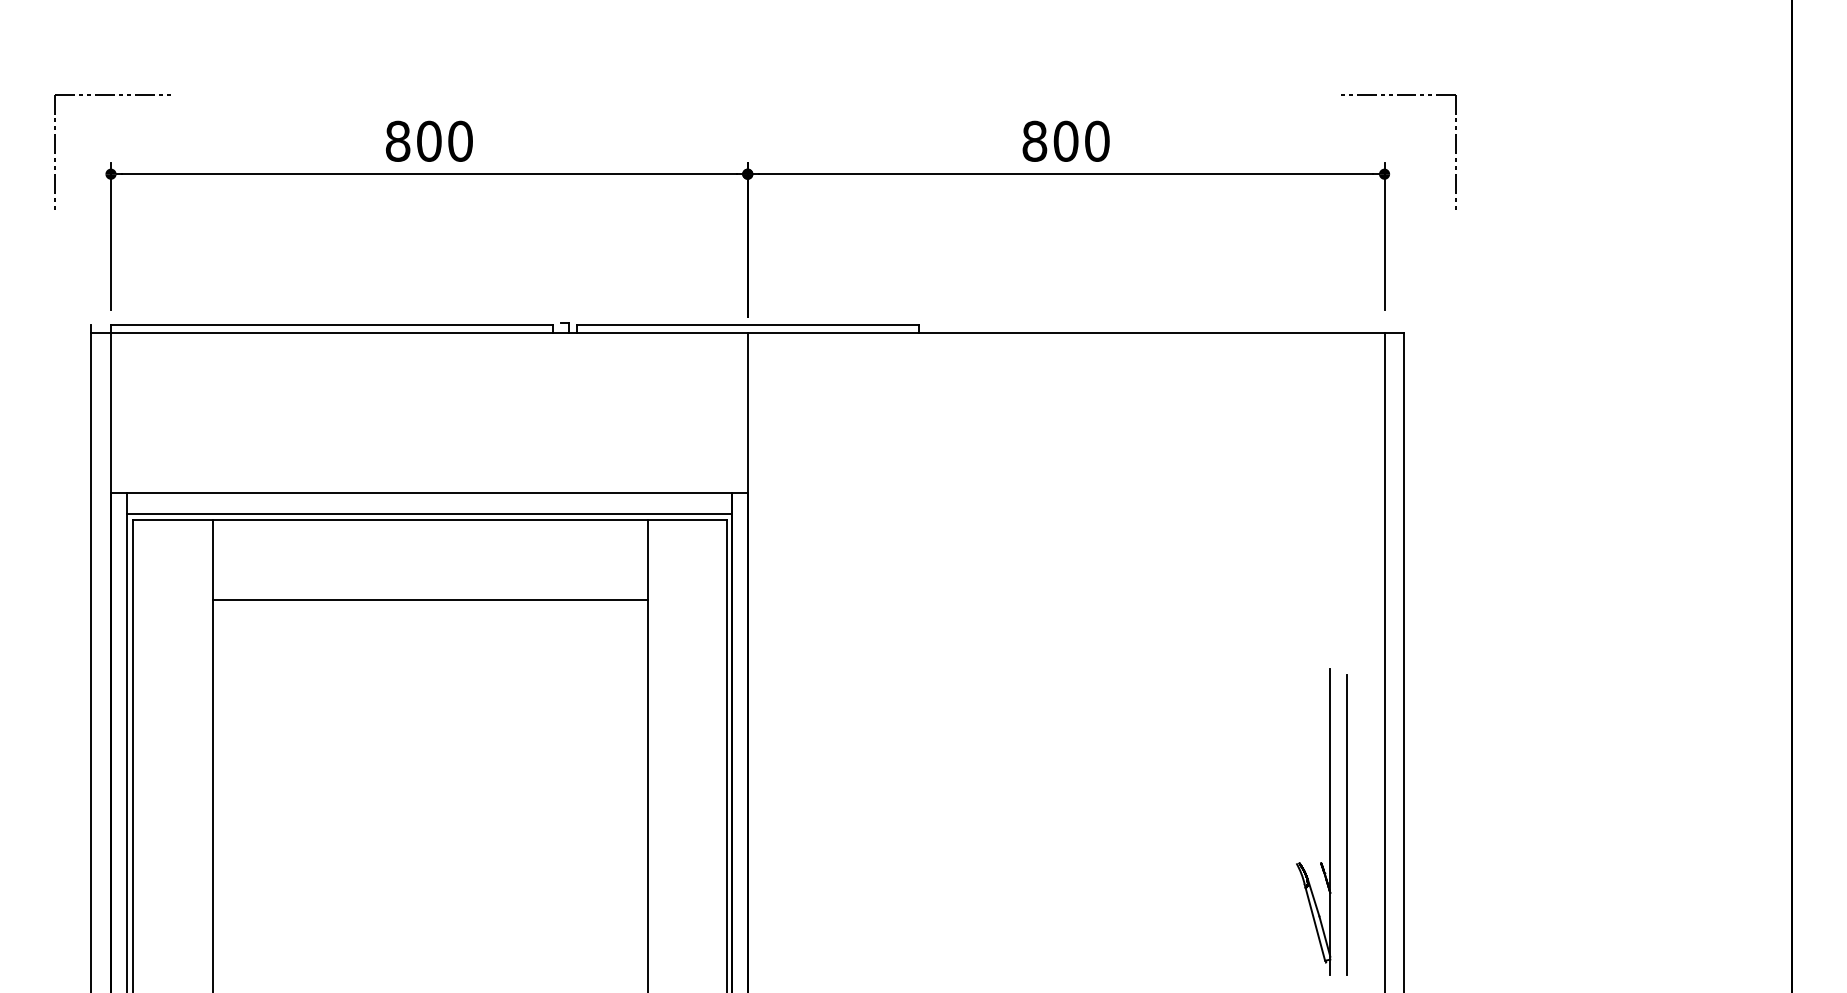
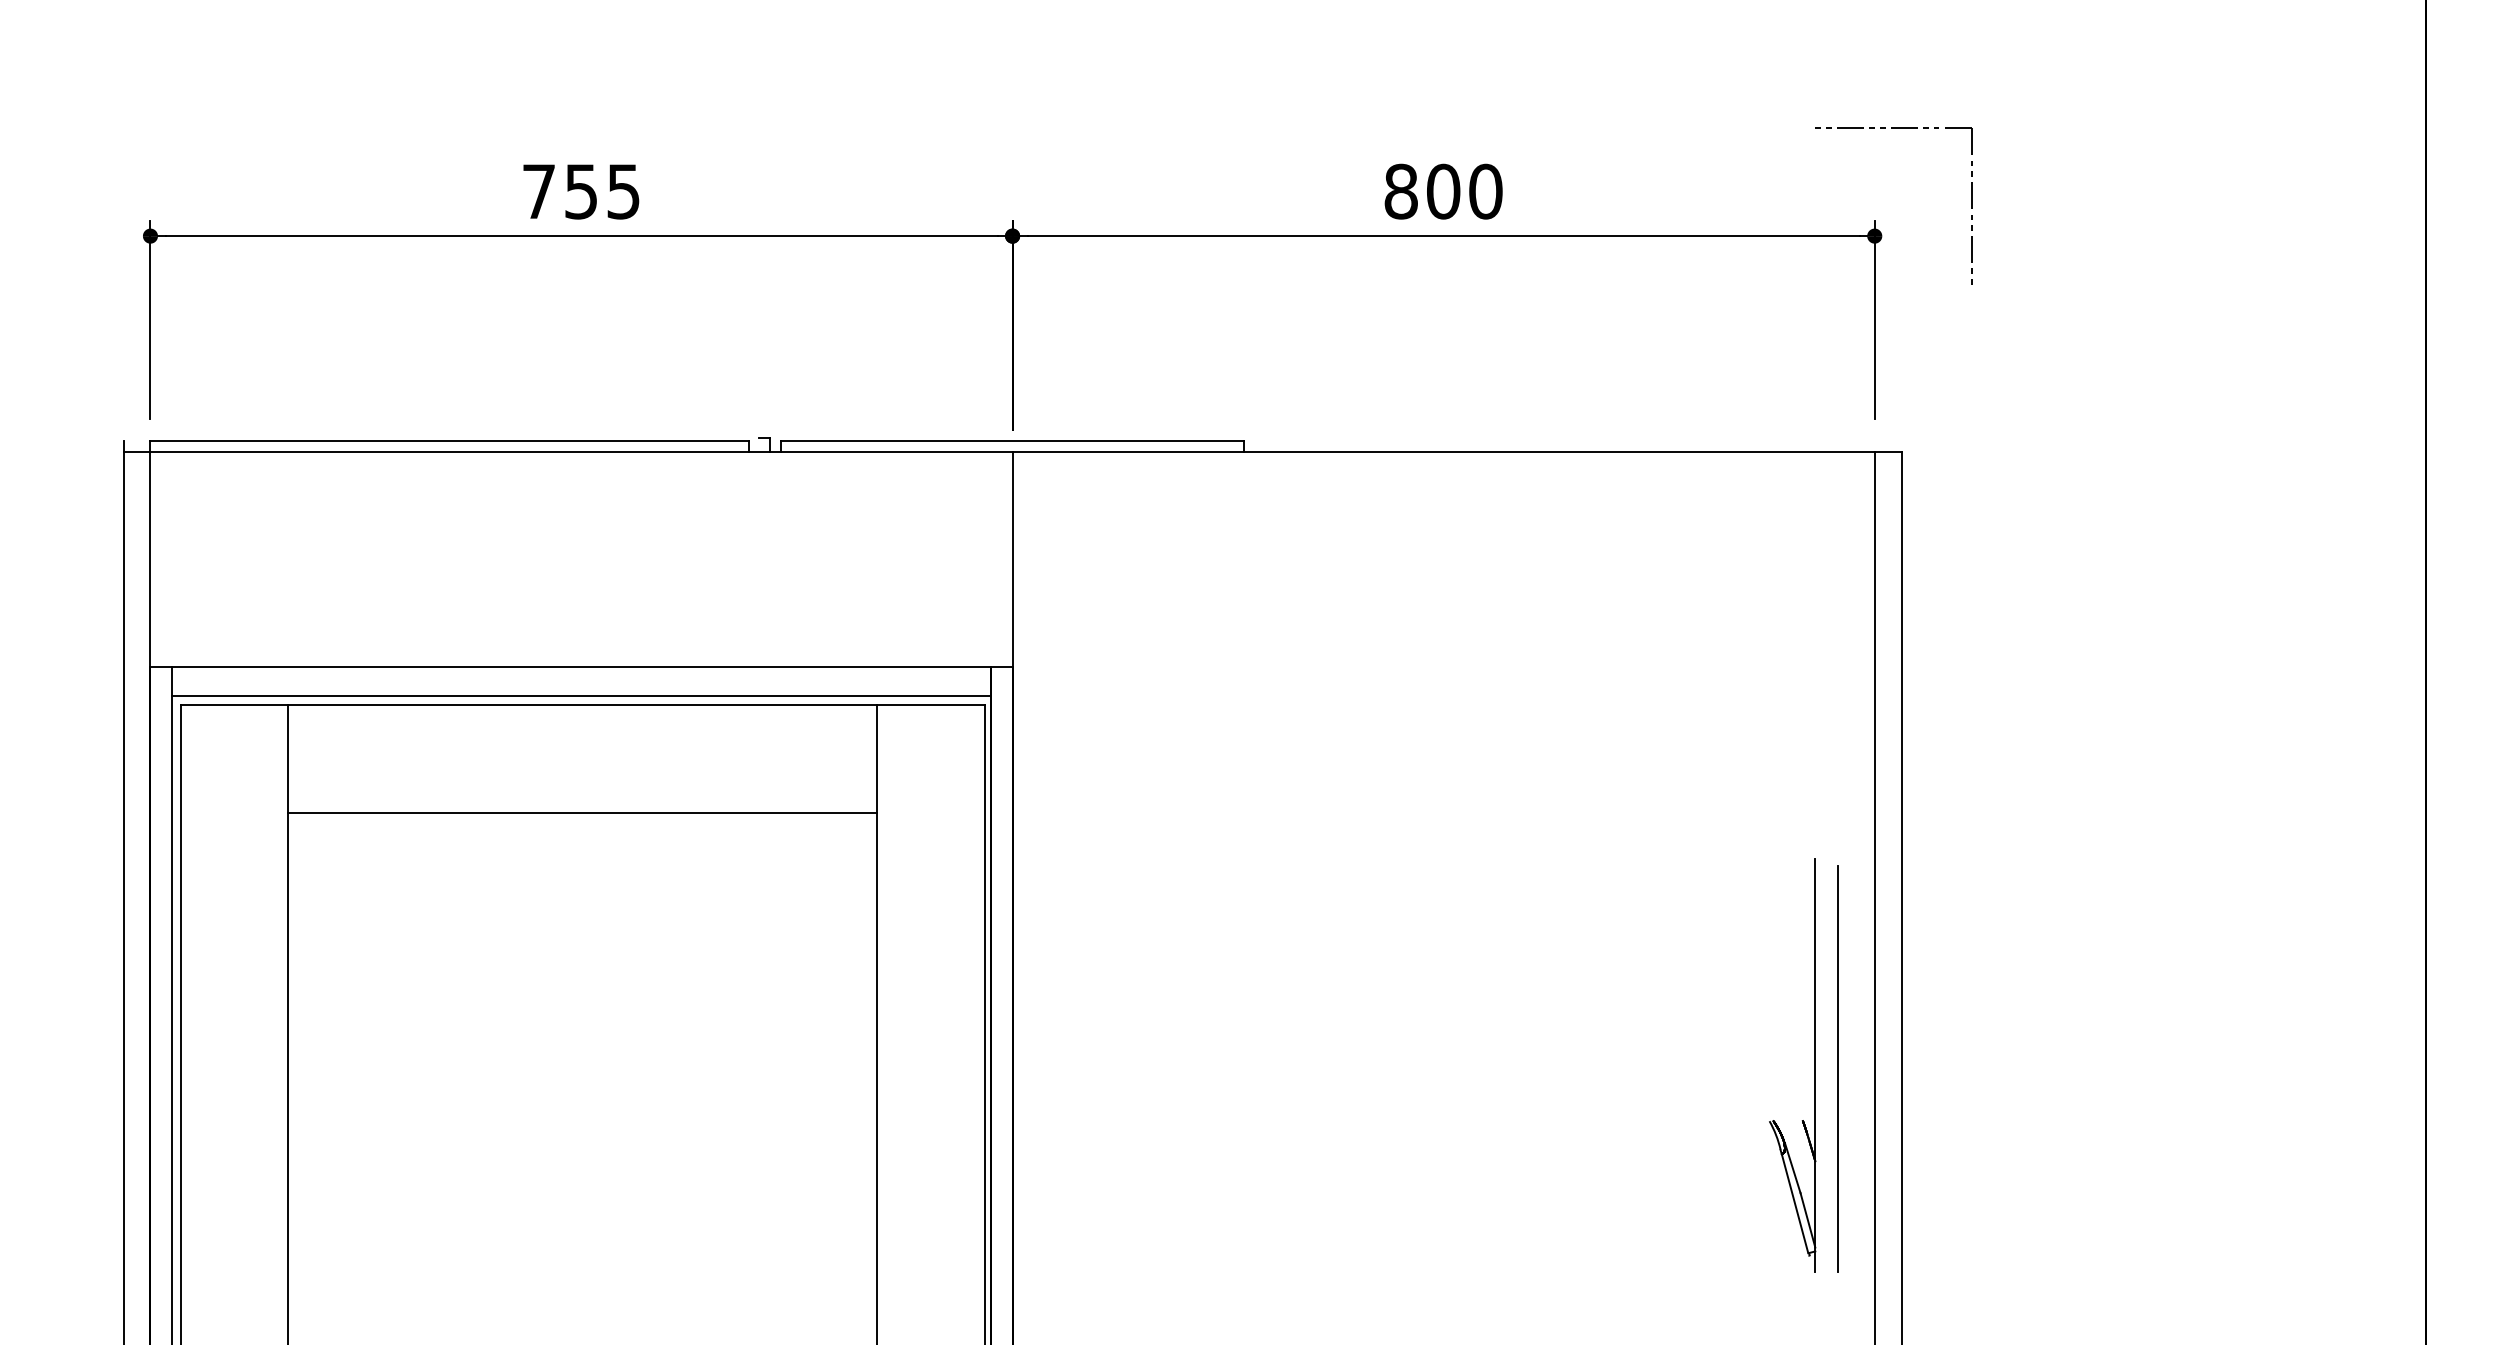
part: (112, 94) -> (152, 128), removed
text: (429, 141) -> (581, 191), 800 -> 755
part: (1329, 822) -> (1814, 1065), moved

